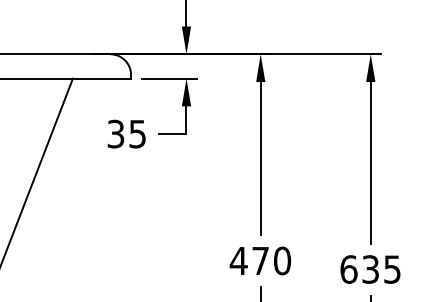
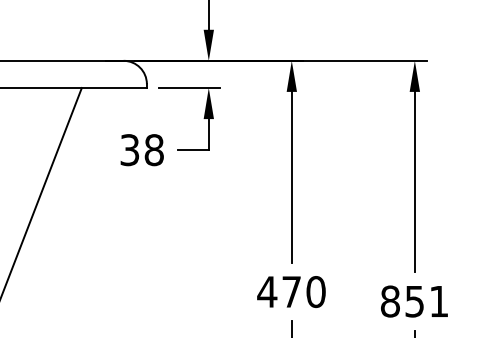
text: (137, 134) -> (153, 150), 35 -> 38
text: (370, 269) -> (414, 301), 635 -> 851

